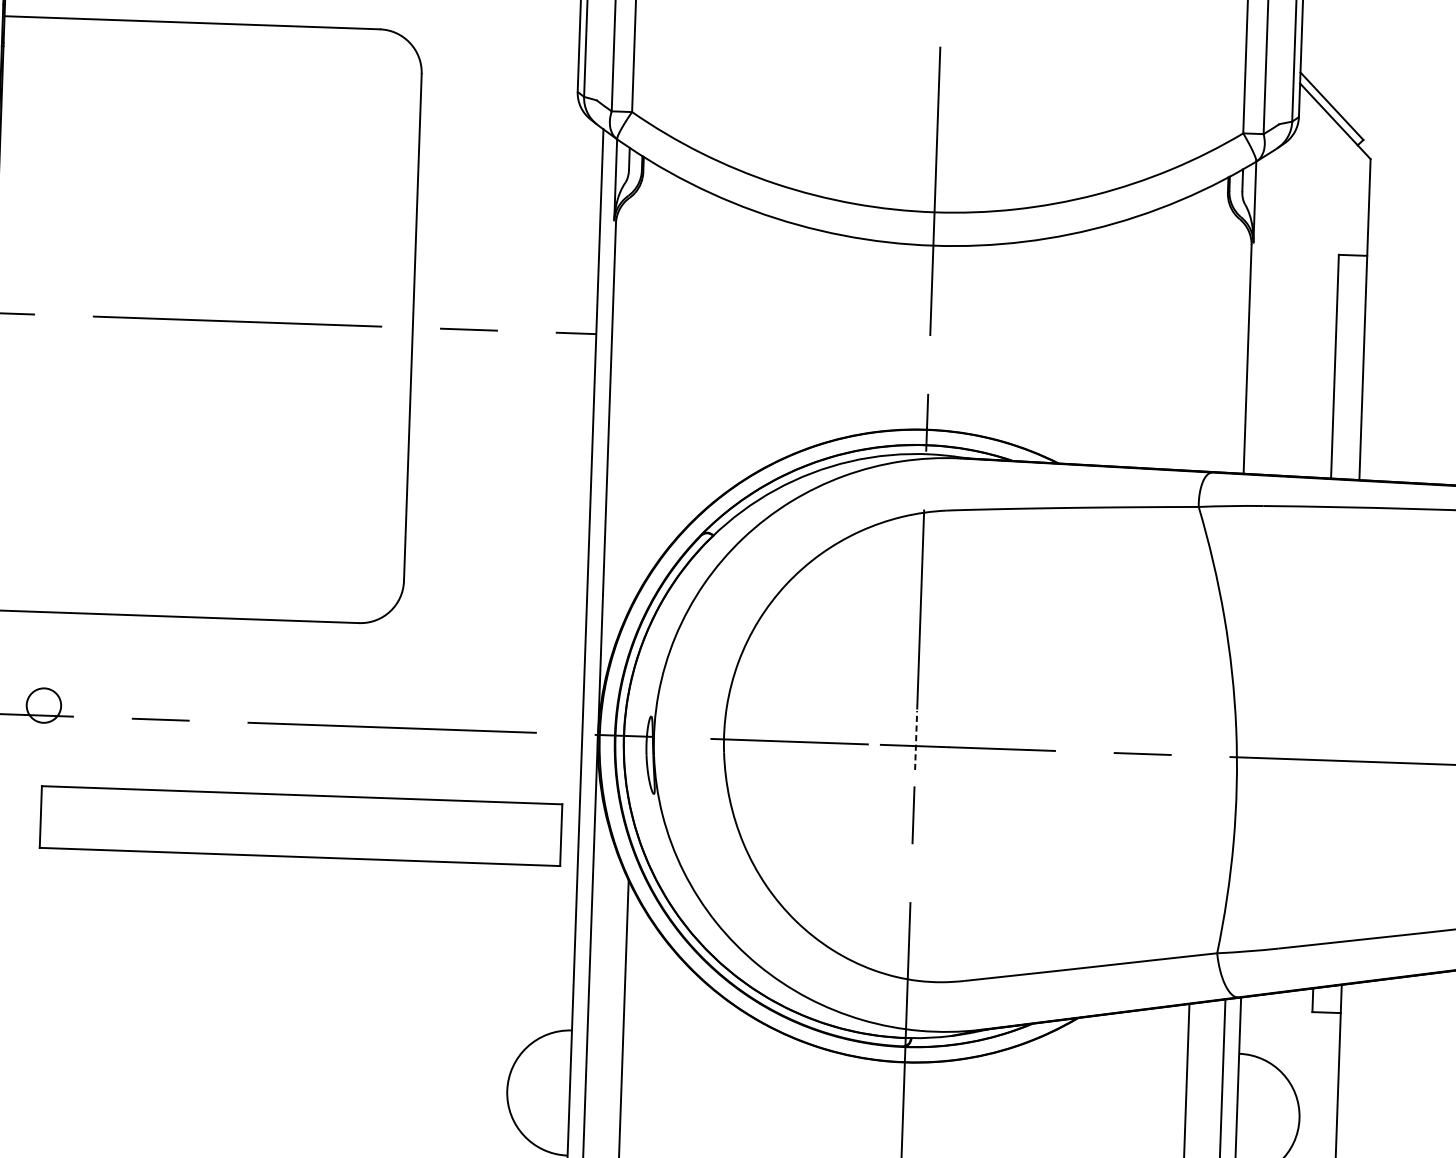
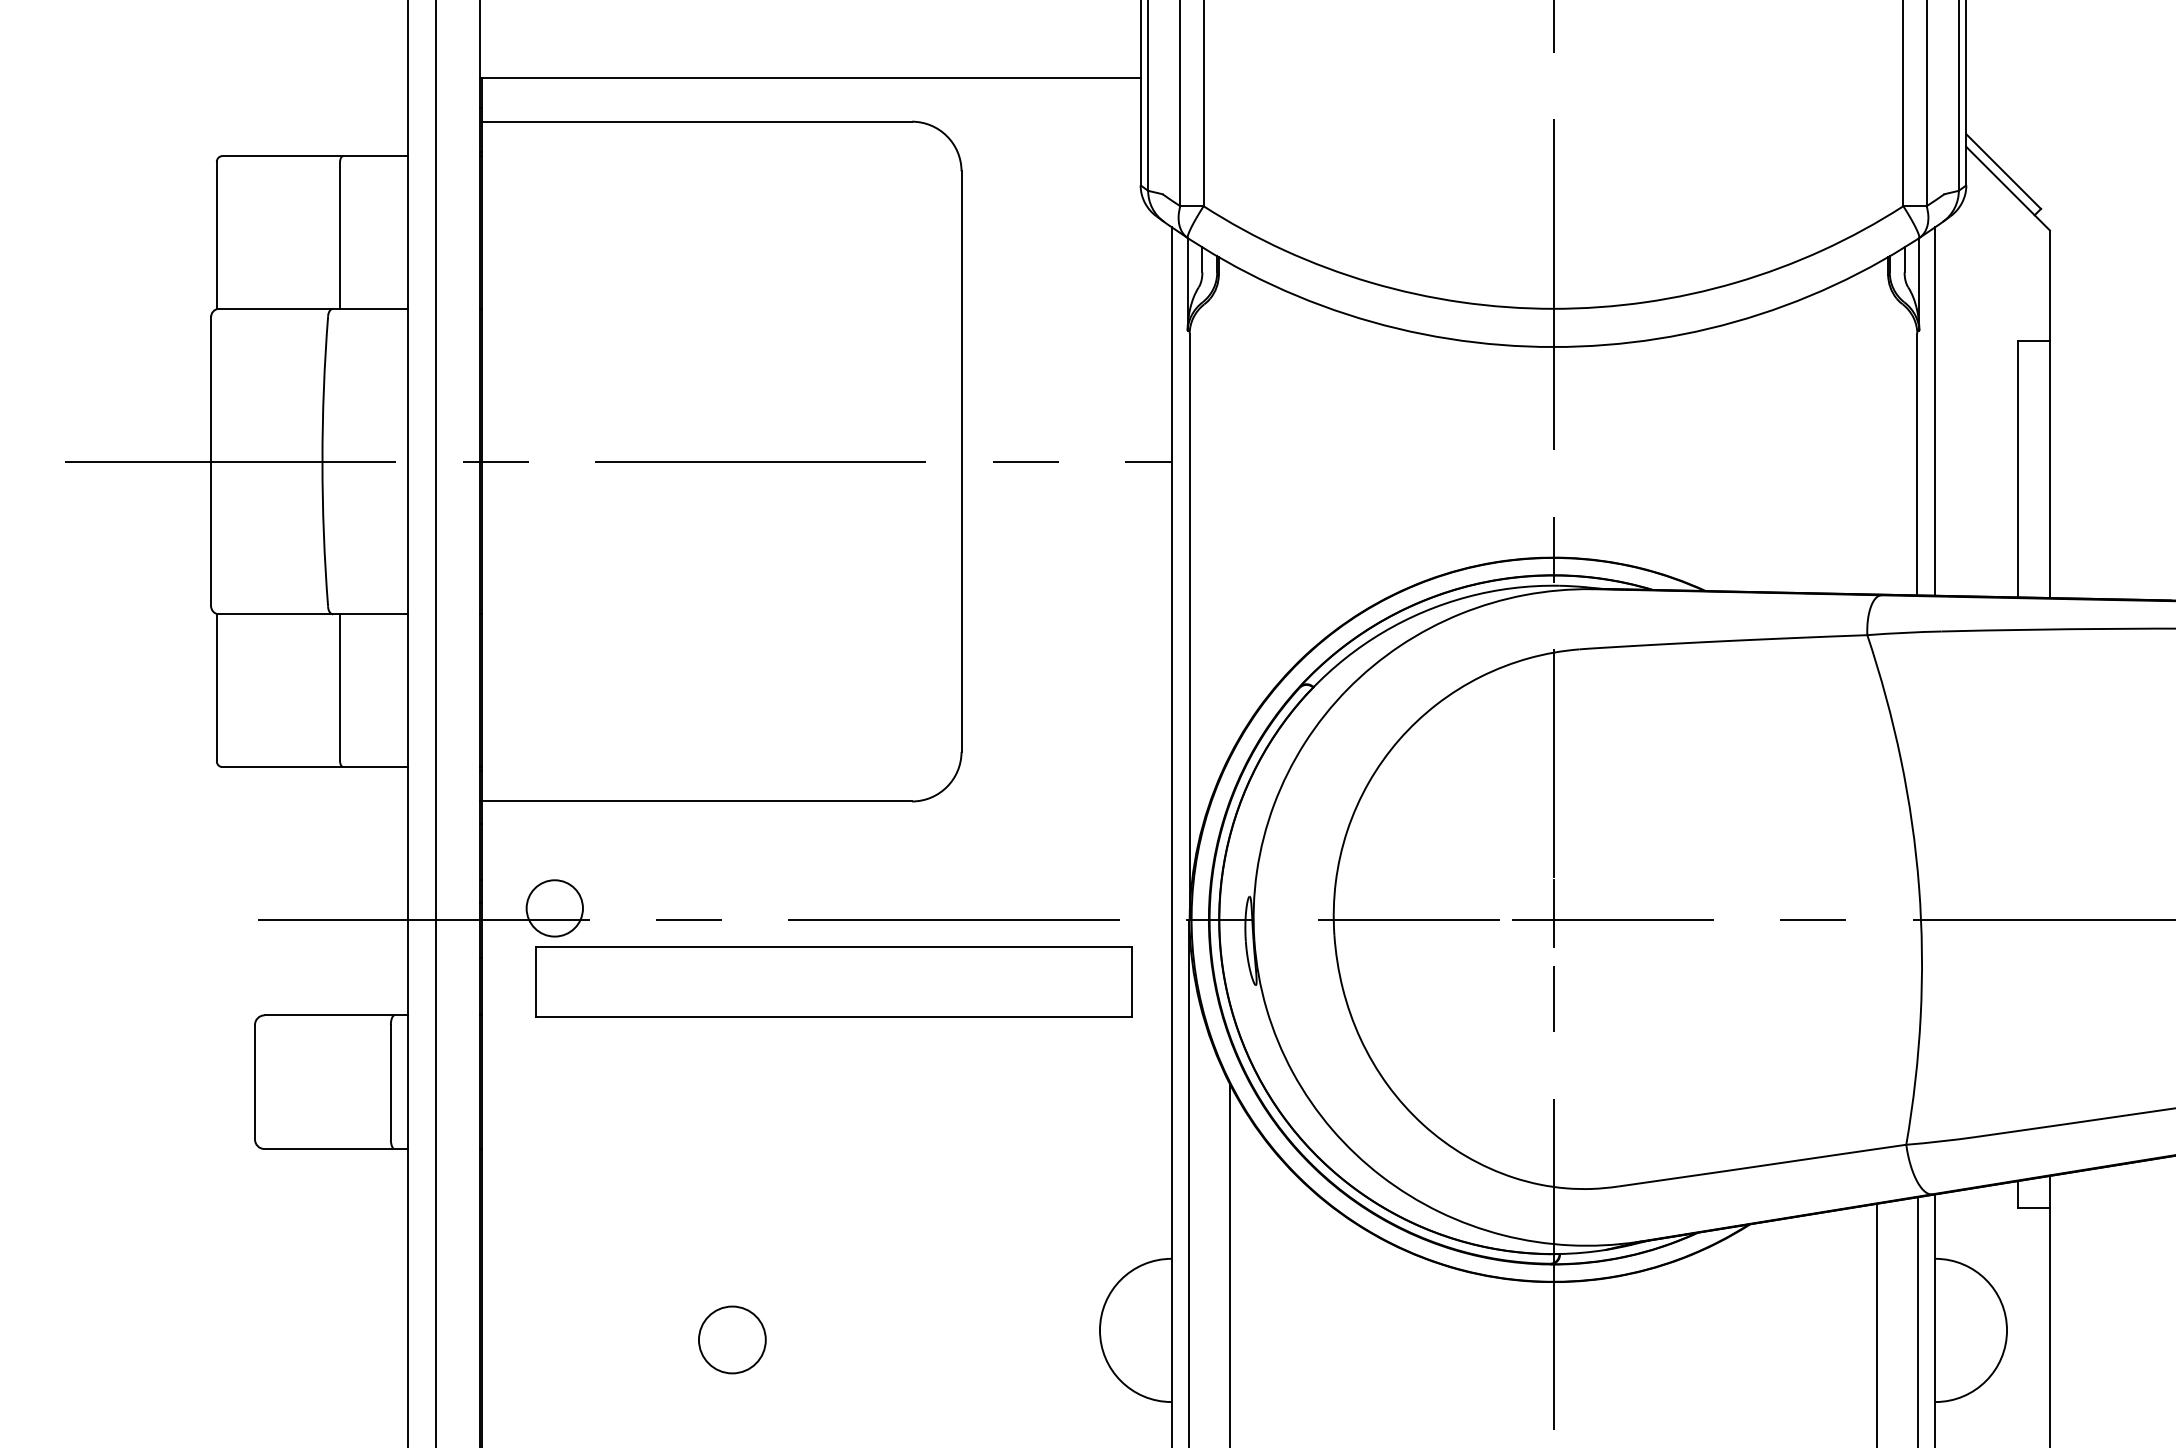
line: (1265, 313) -> (1935, 411), added
circle: (43, 705) -> (554, 908), size x1.43
line: (916, 740) -> (1553, 913), dashed -> solid
part: (300, 825) -> (833, 981), moved
circle: (186, 1087) -> (732, 1339), added

